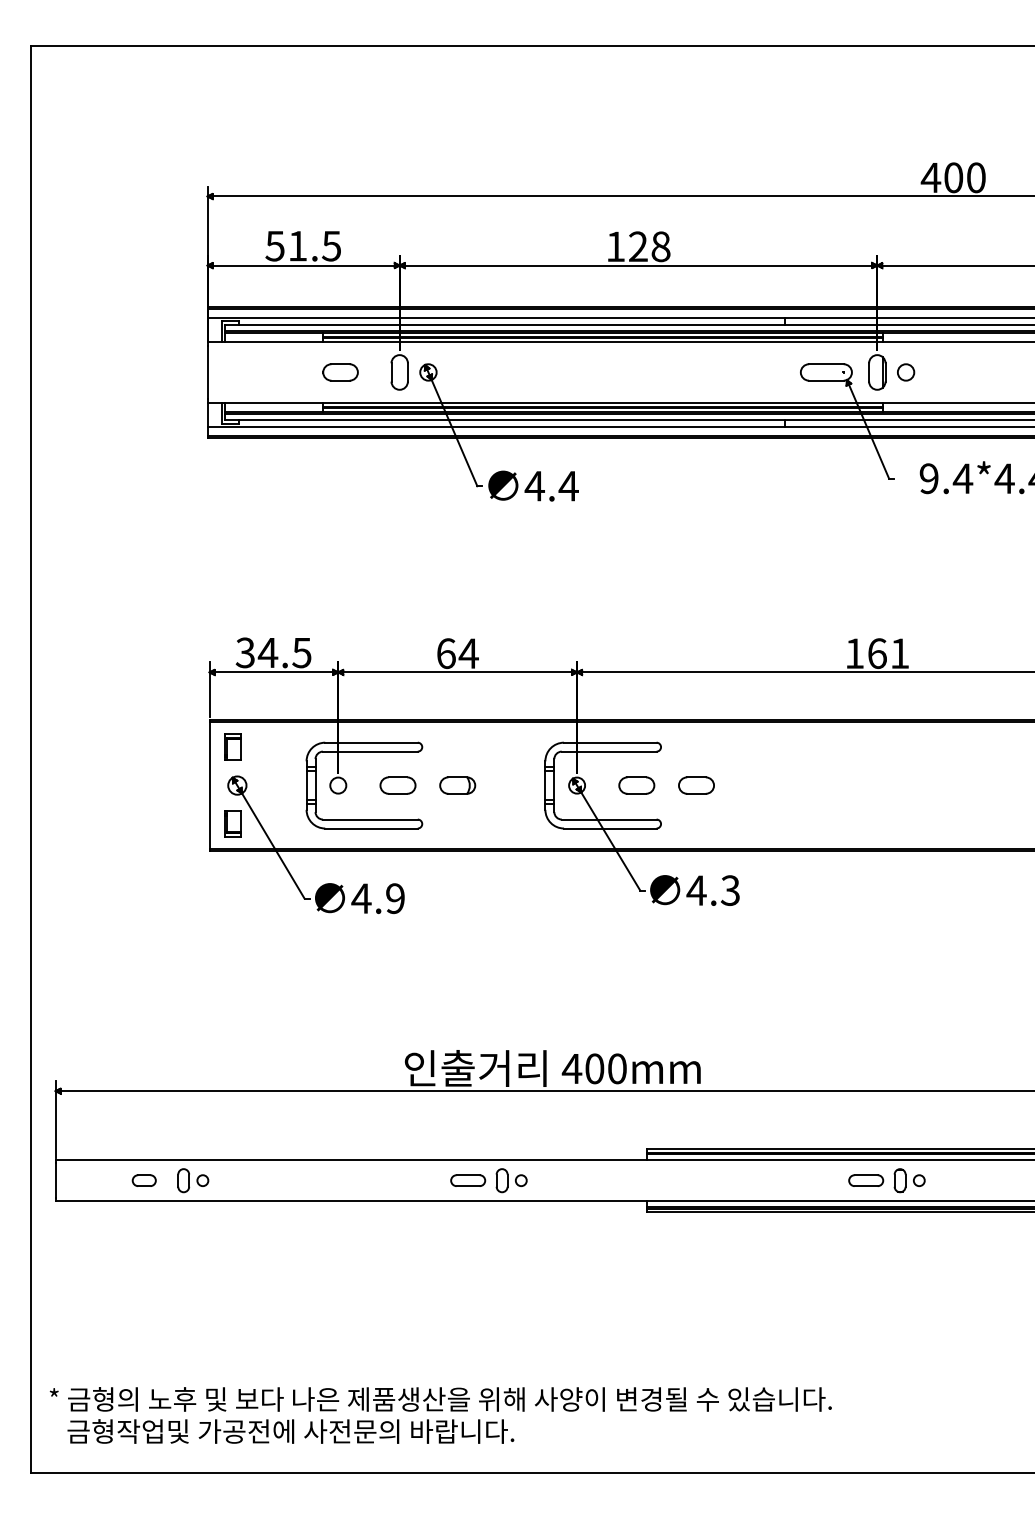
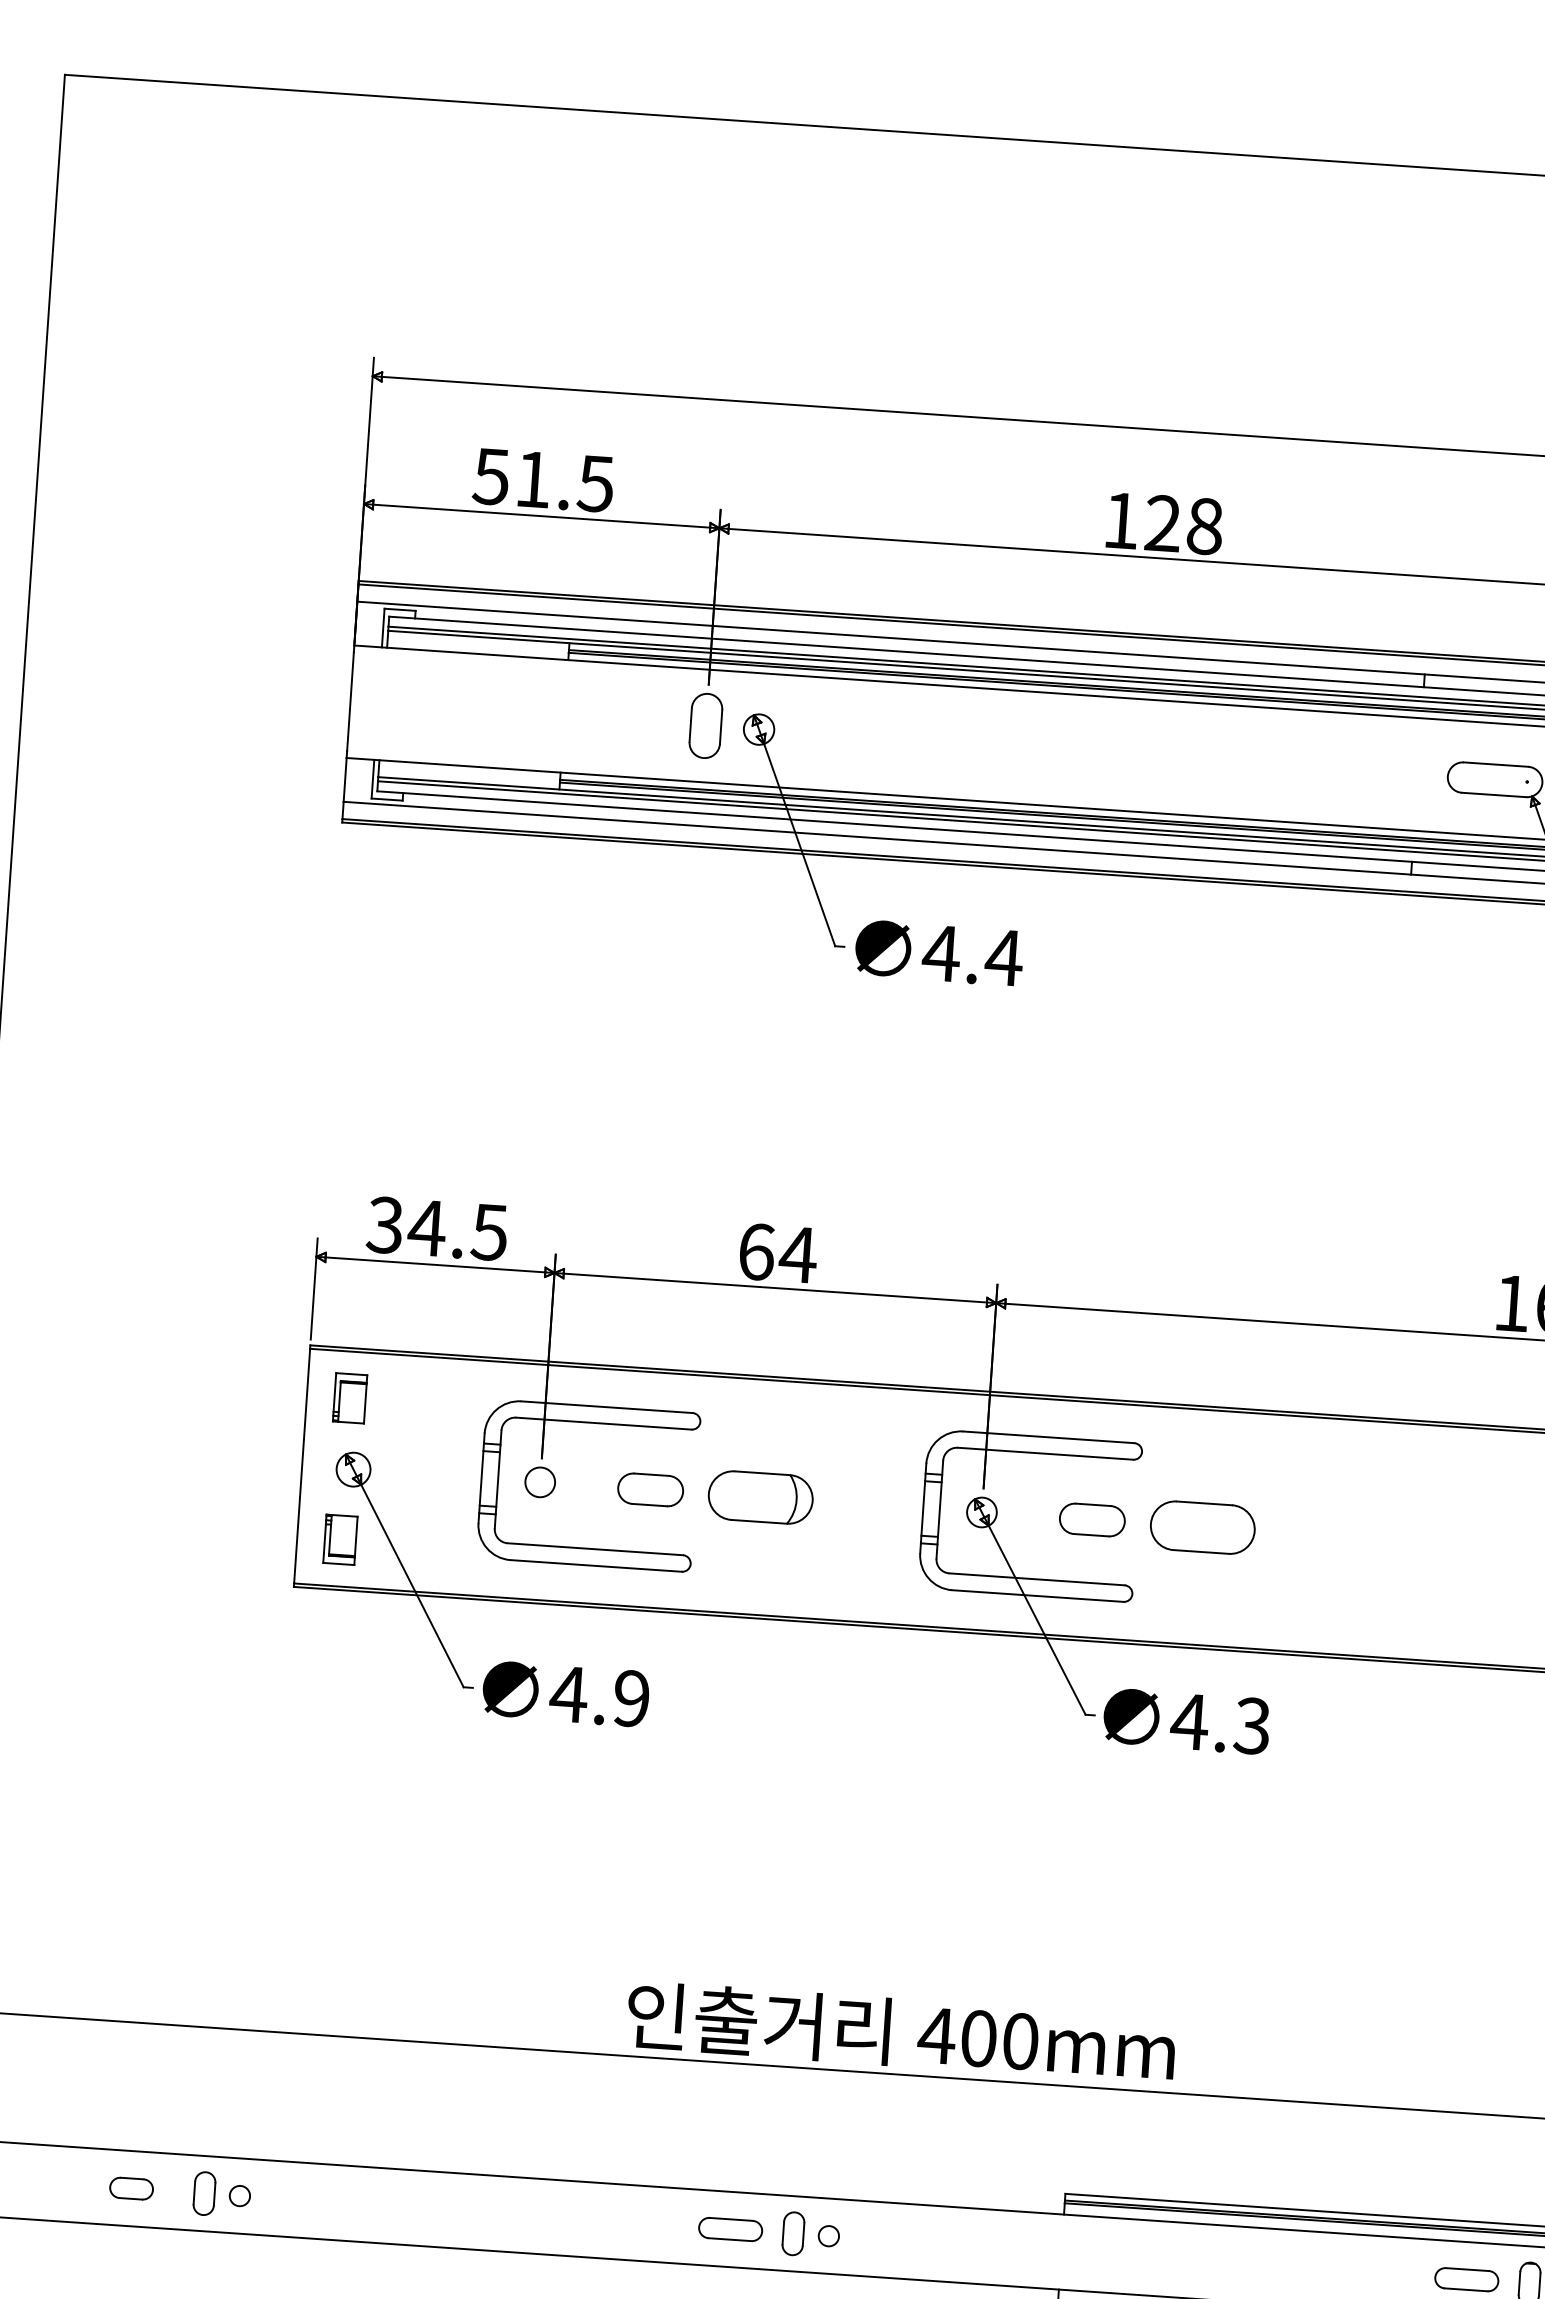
part: (340, 372) -> (596, 718), removed
part: (457, 785) -> (760, 1497), size x1.6
part: (696, 785) -> (1202, 1527), size x1.6

